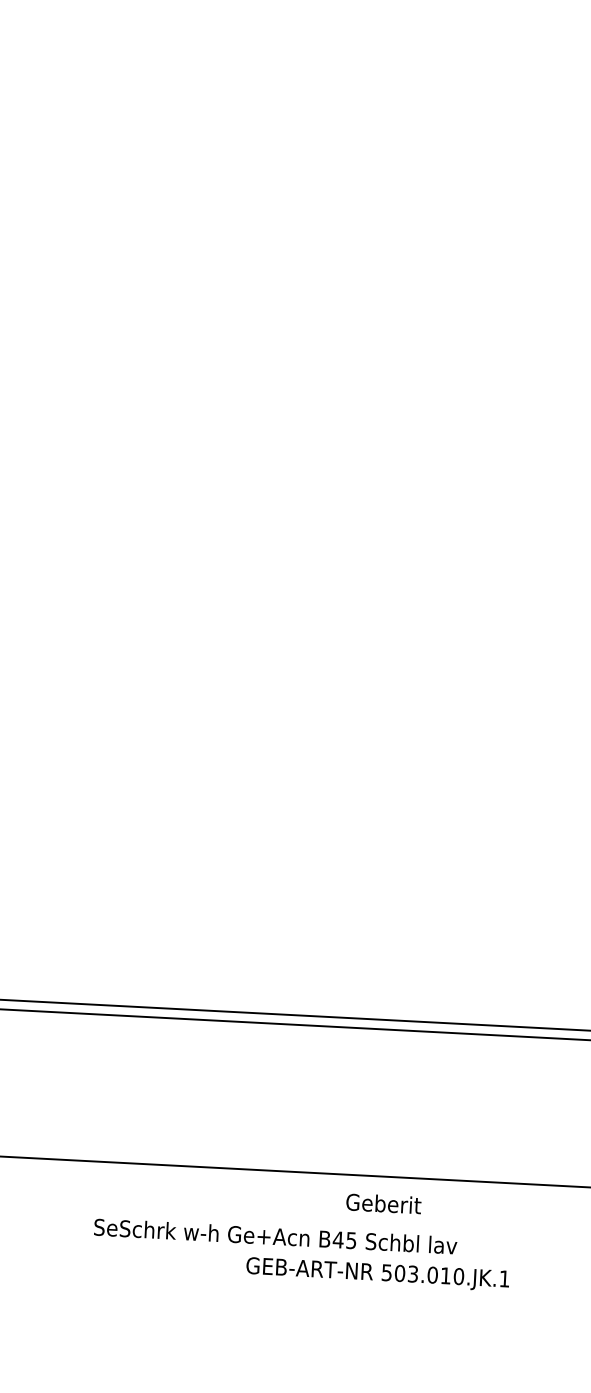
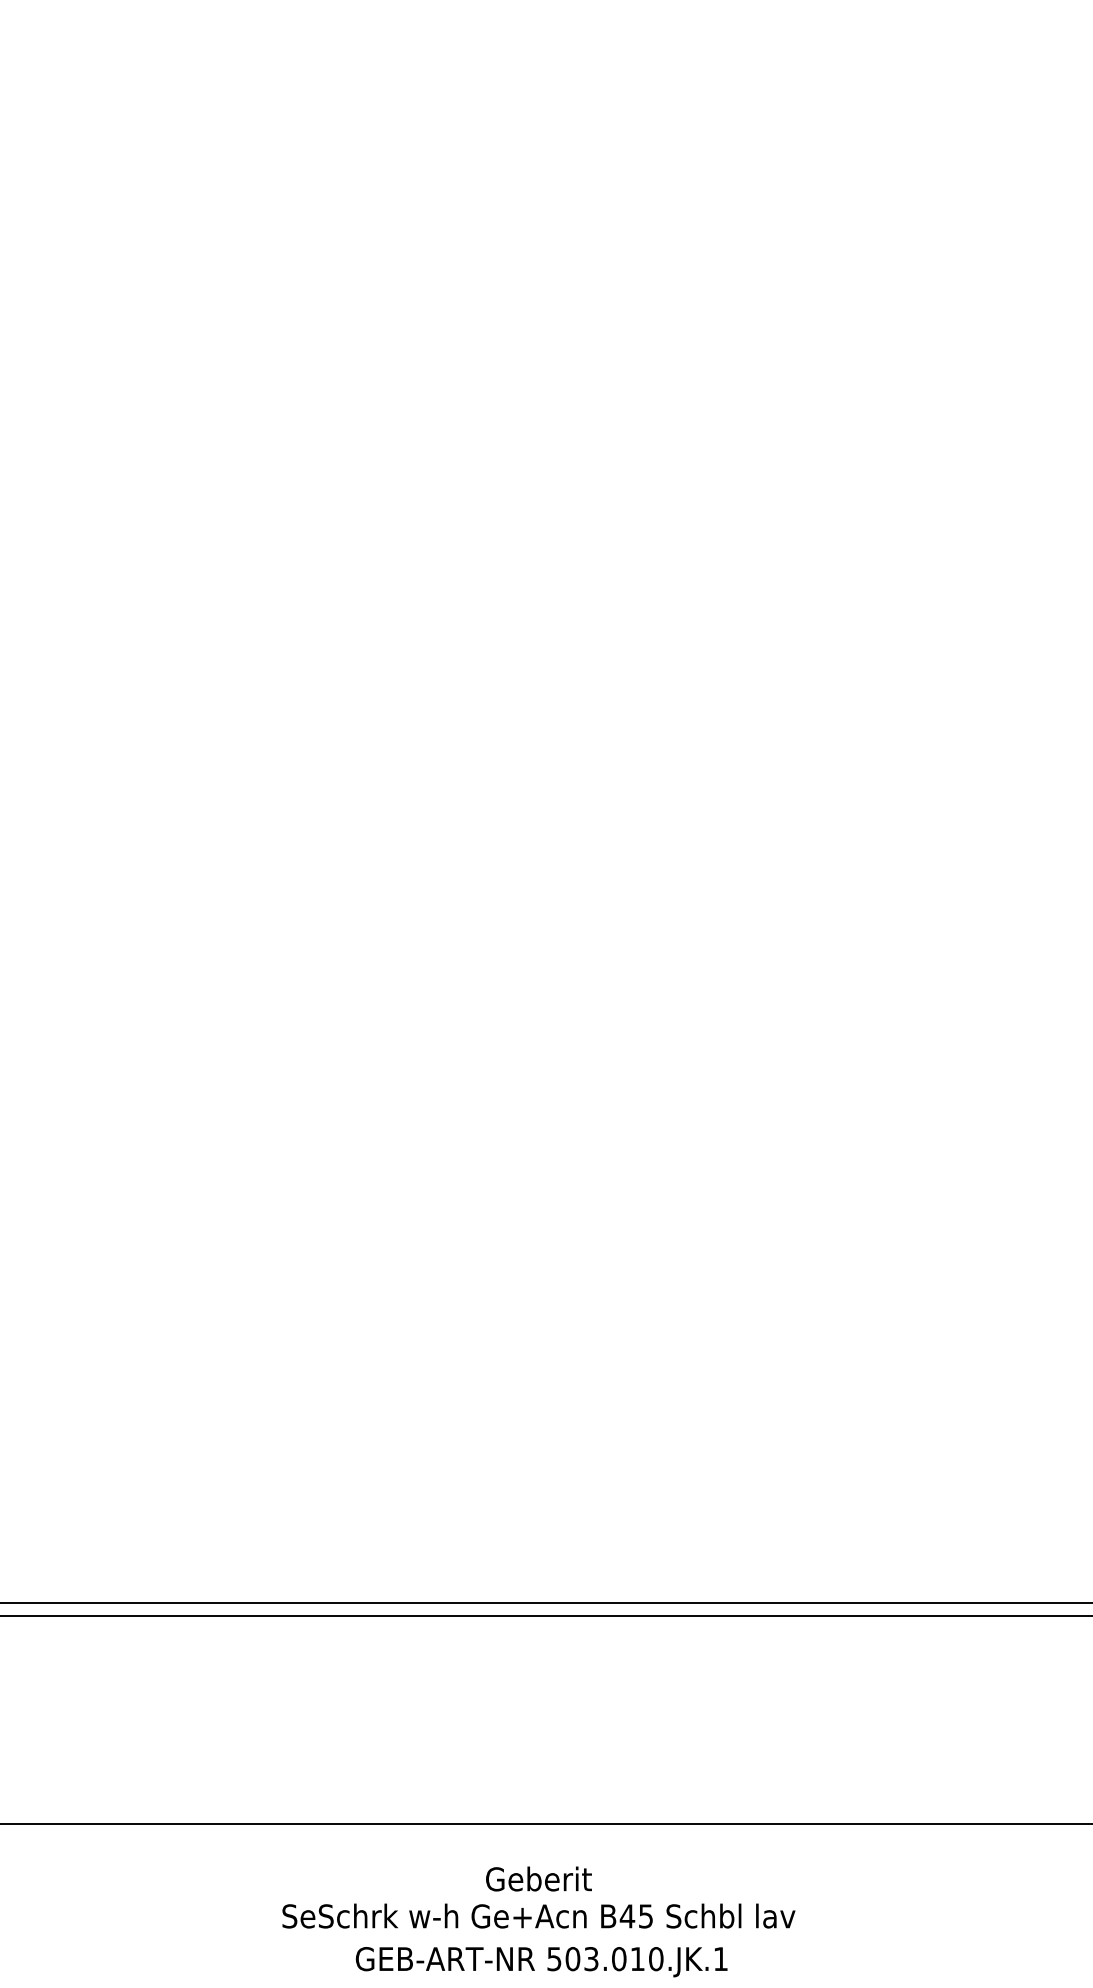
text: (383, 1203) -> (538, 1878), moved
text: (275, 1236) -> (538, 1915), moved
text: (377, 1274) -> (541, 1962), moved

